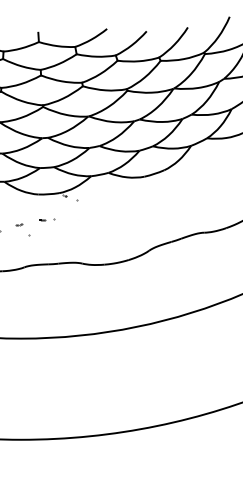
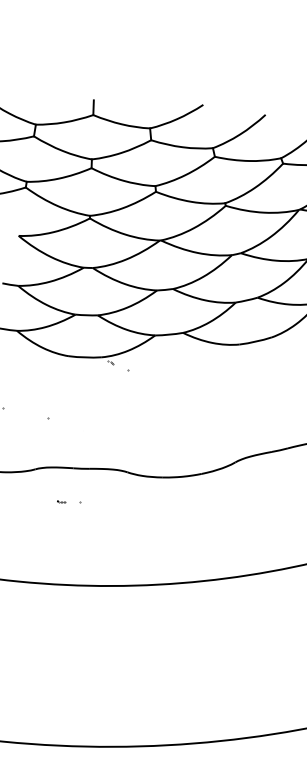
part: (47, 219) -> (69, 501), moved
part: (19, 224) -> (34, 400), removed

